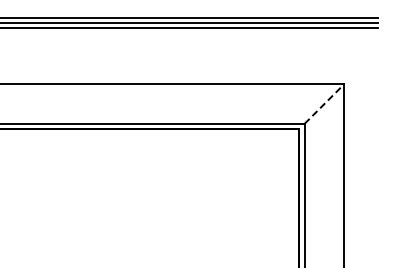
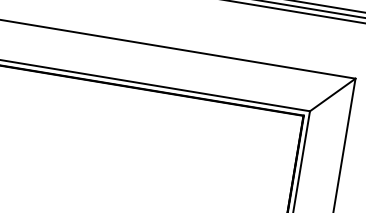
line: (324, 103) -> (332, 94), dashed -> solid

